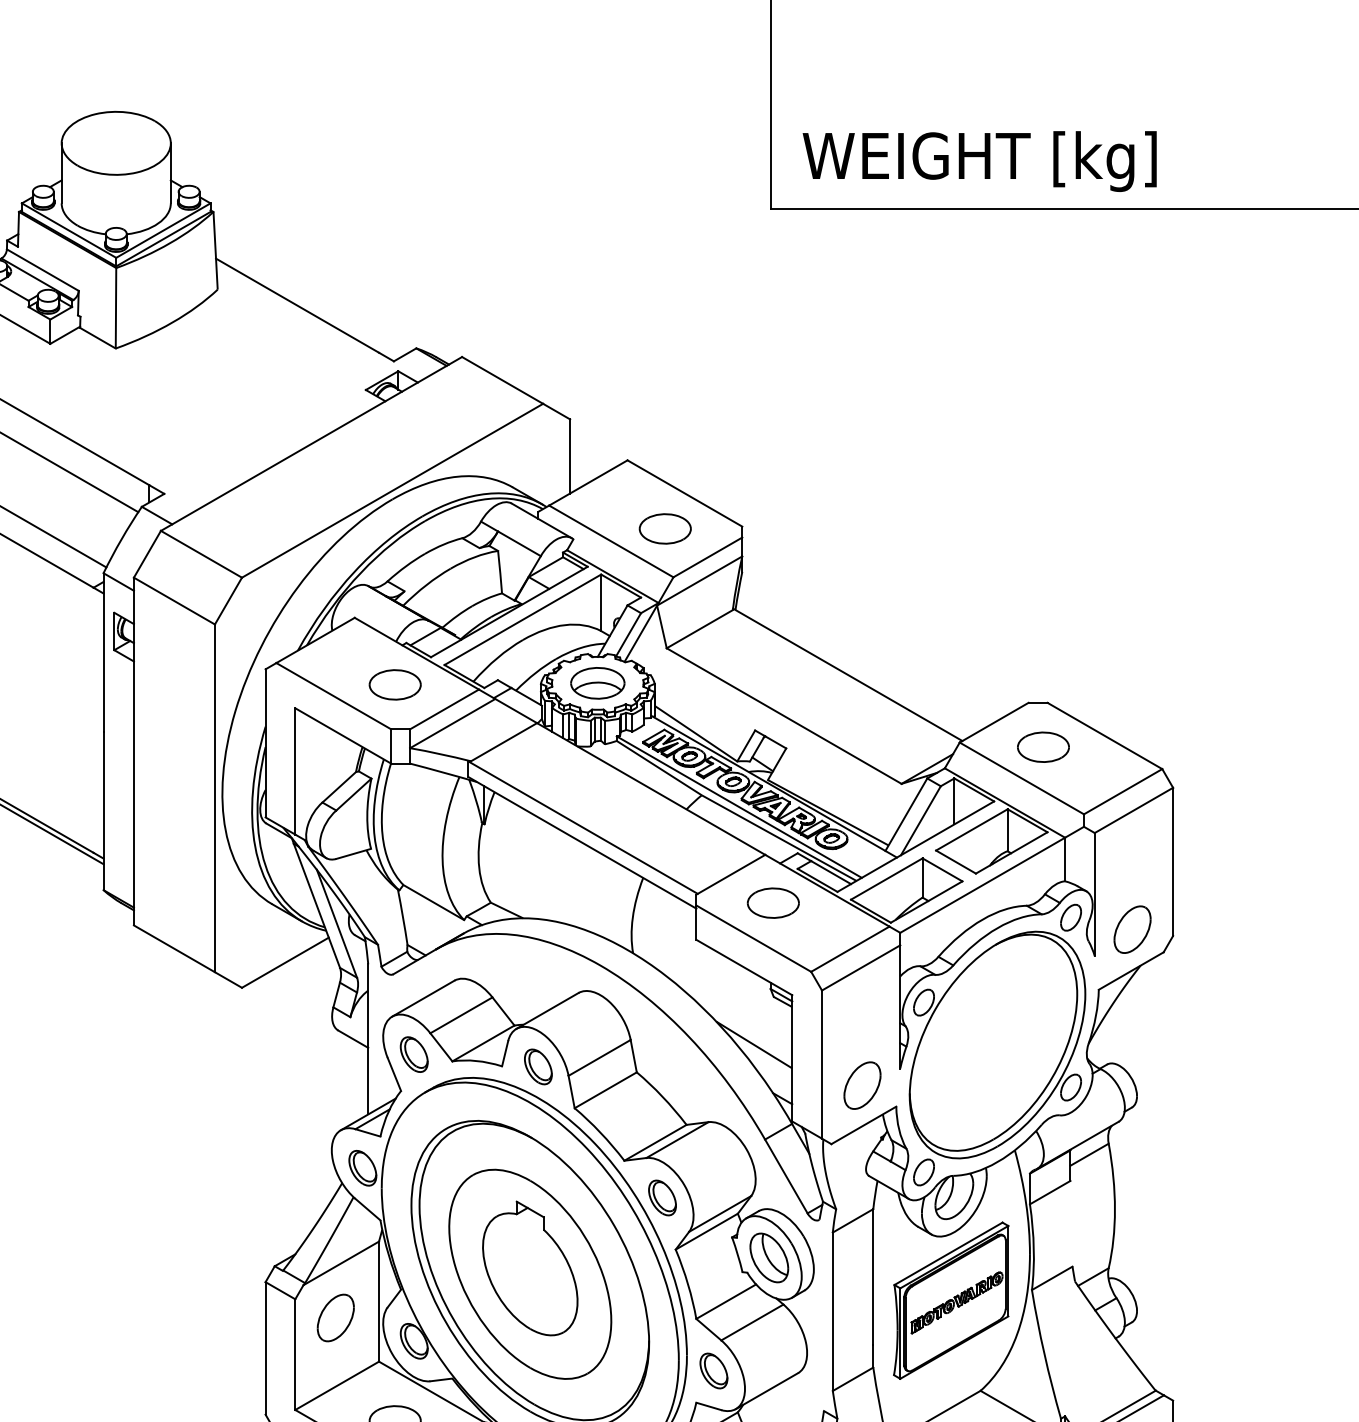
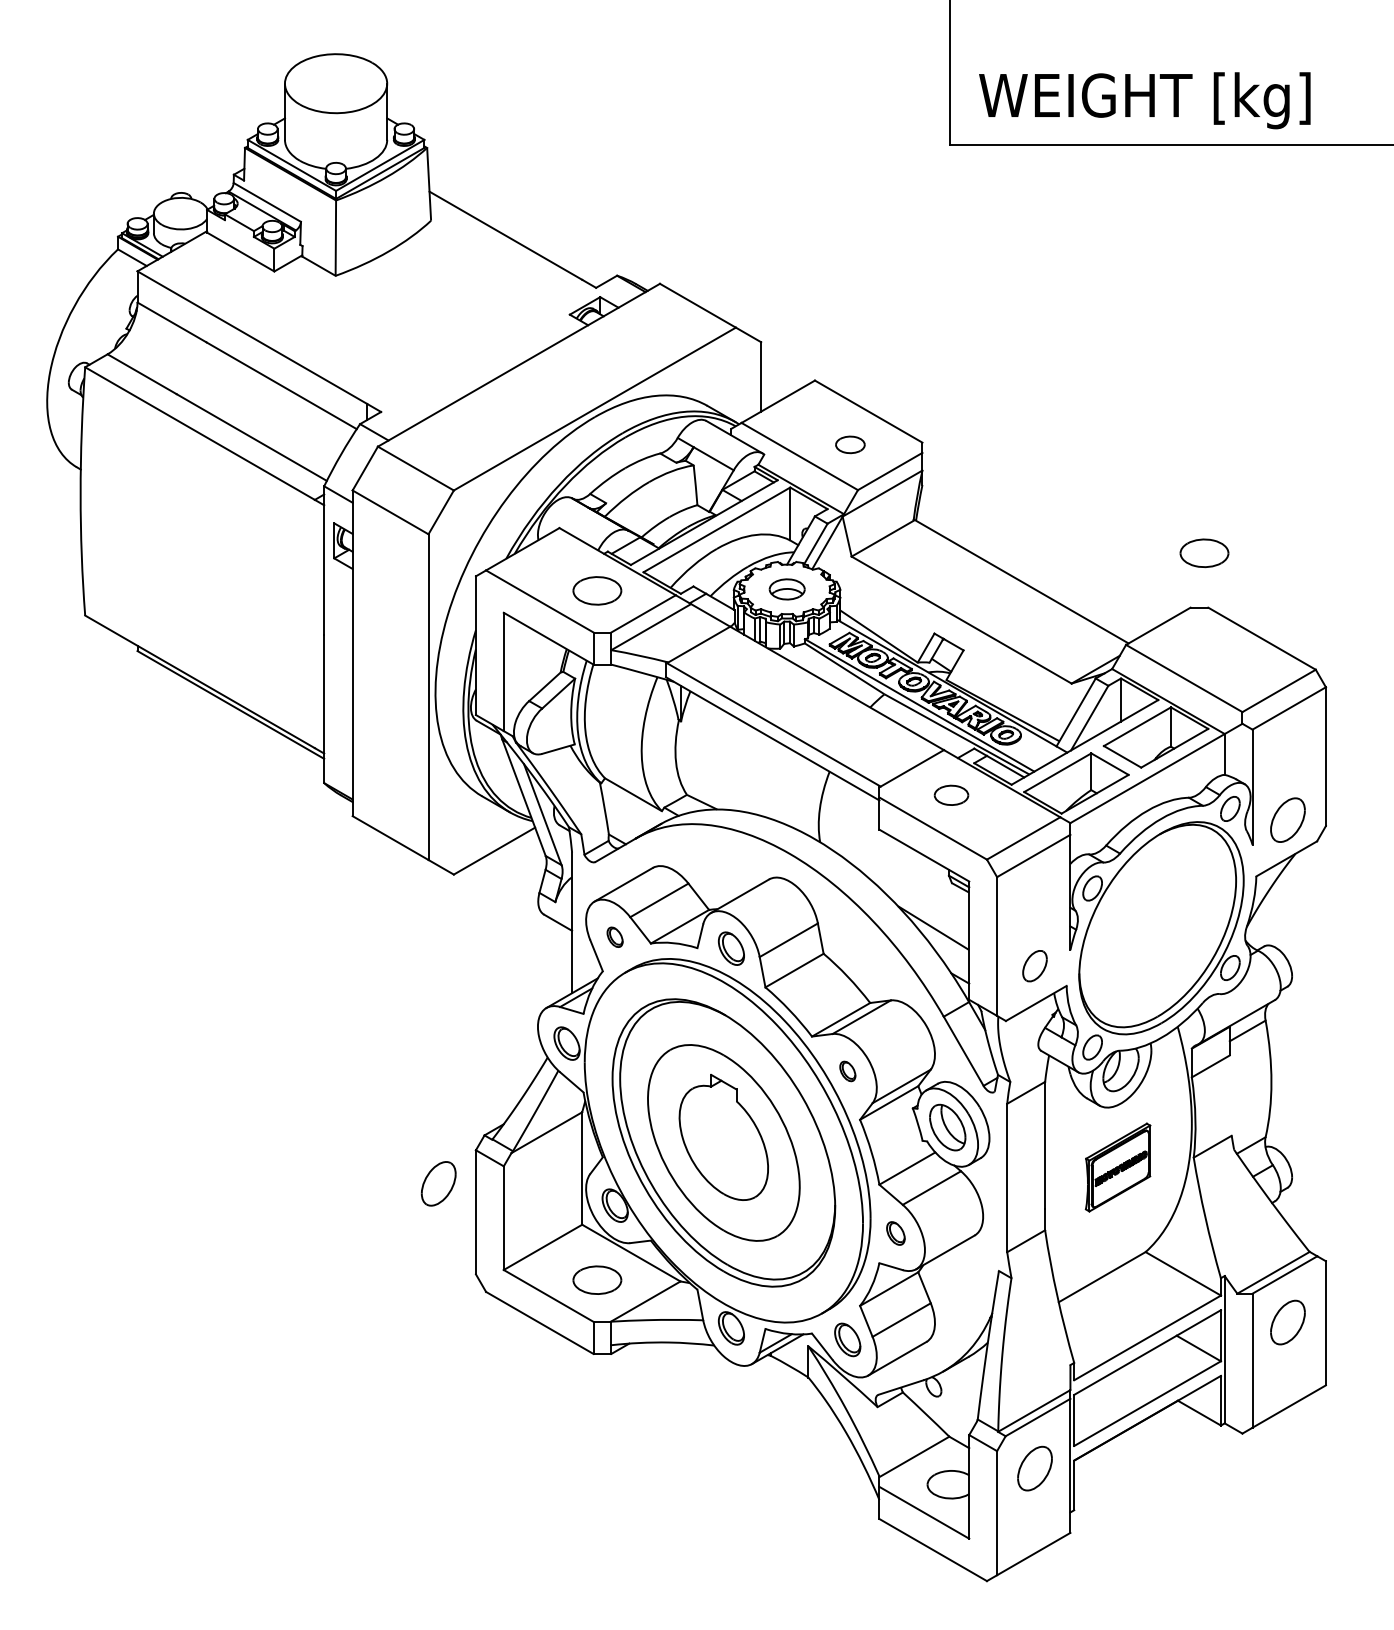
part: (665, 528) -> (850, 444), size x0.6
part: (598, 683) -> (787, 589), size x0.7
part: (1043, 747) -> (1204, 553), moved
part: (773, 903) -> (951, 795), size x0.7
part: (413, 1054) -> (614, 937), size x0.6
part: (861, 1084) -> (1034, 965), size x0.7
part: (662, 1198) -> (847, 1071), size x0.6
part: (950, 1300) -> (1117, 1167), size x0.6
part: (335, 1317) -> (438, 1183), moved
part: (713, 1371) -> (895, 1233), size x0.7

